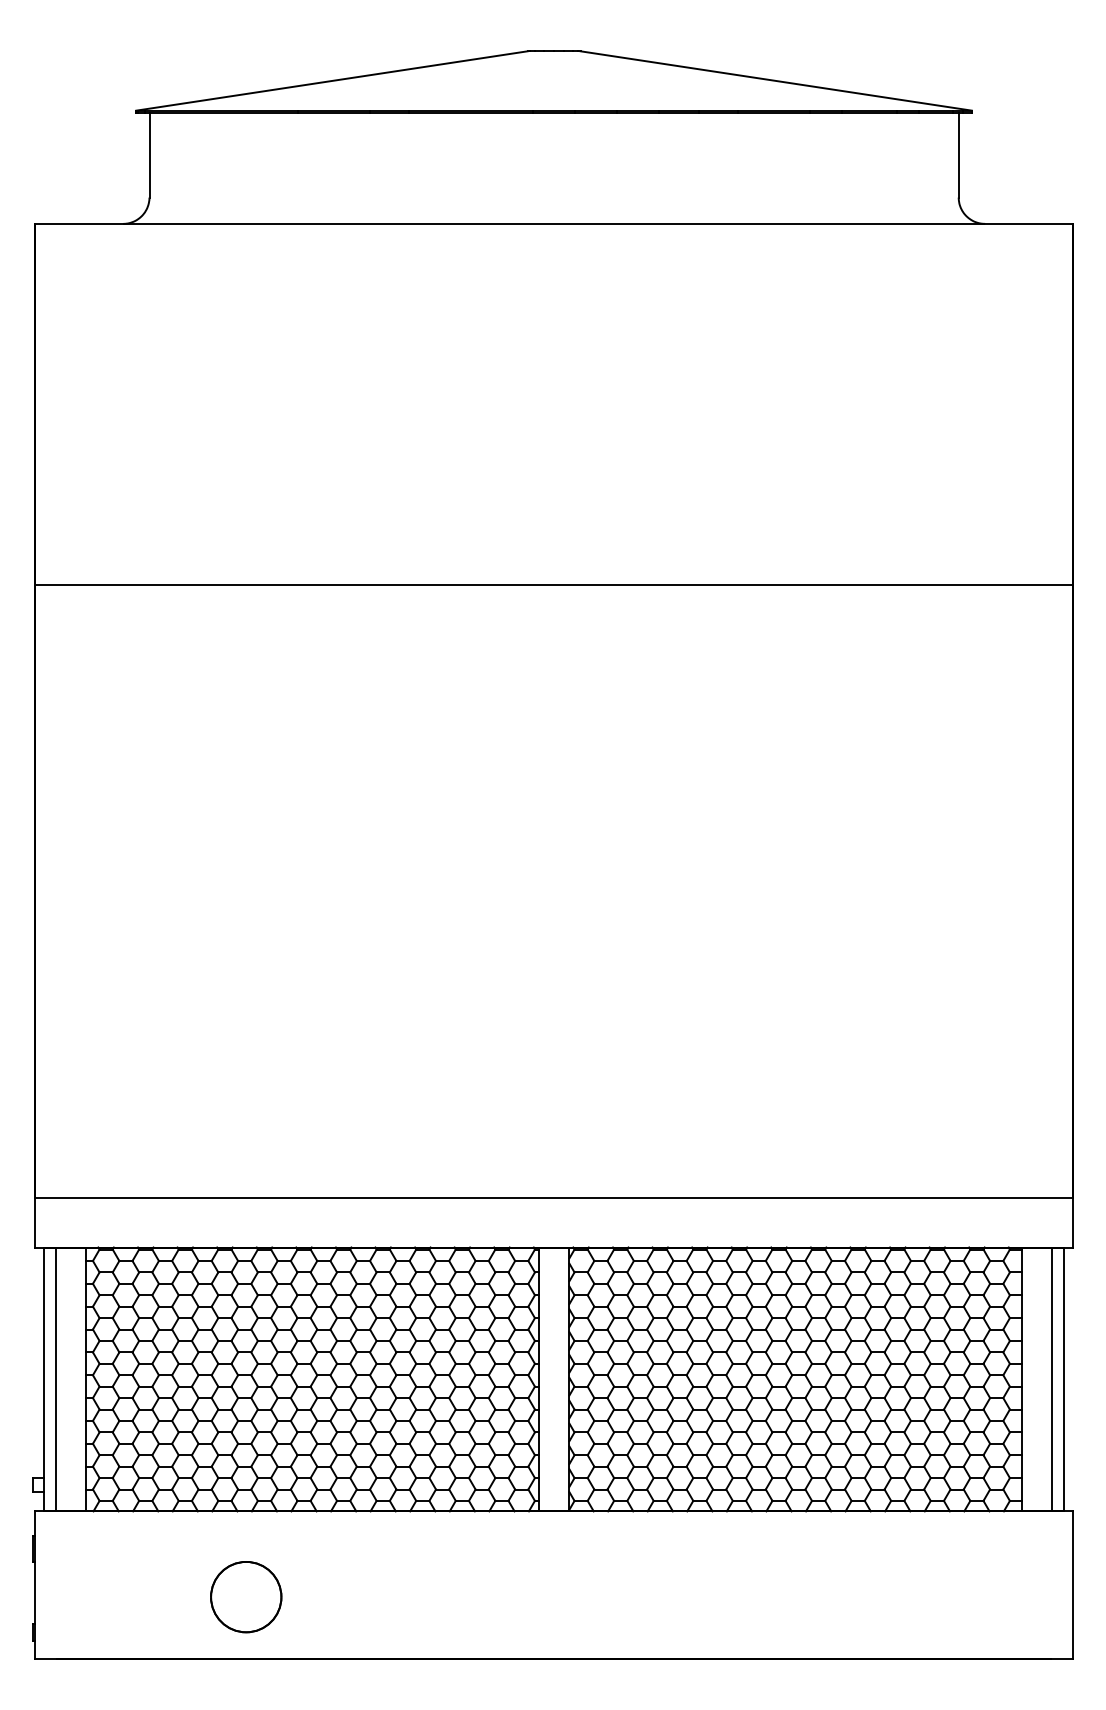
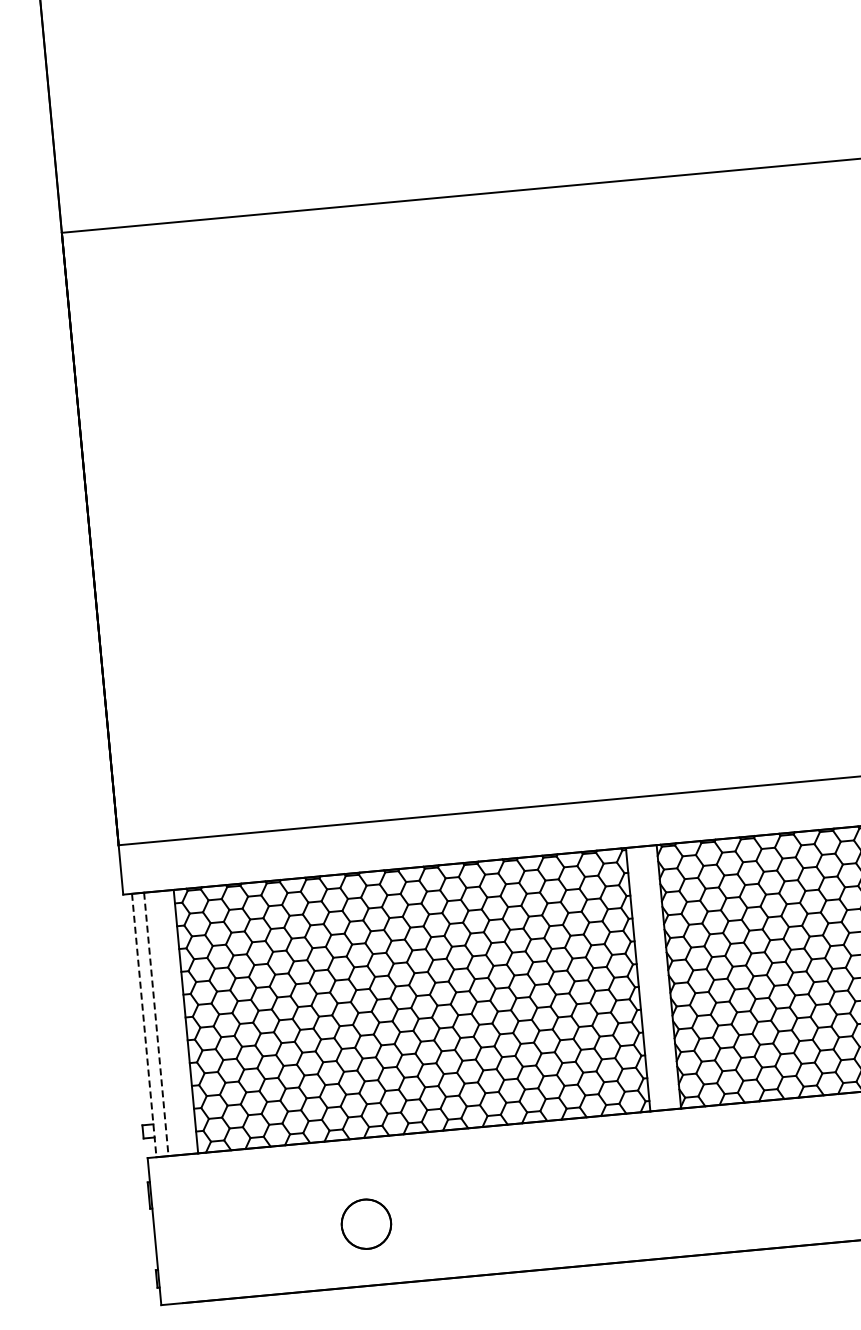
line: (43, 1379) -> (143, 1025), solid -> dashed
line: (56, 1379) -> (156, 1024), solid -> dashed
part: (246, 1597) -> (366, 1224), size x0.7

